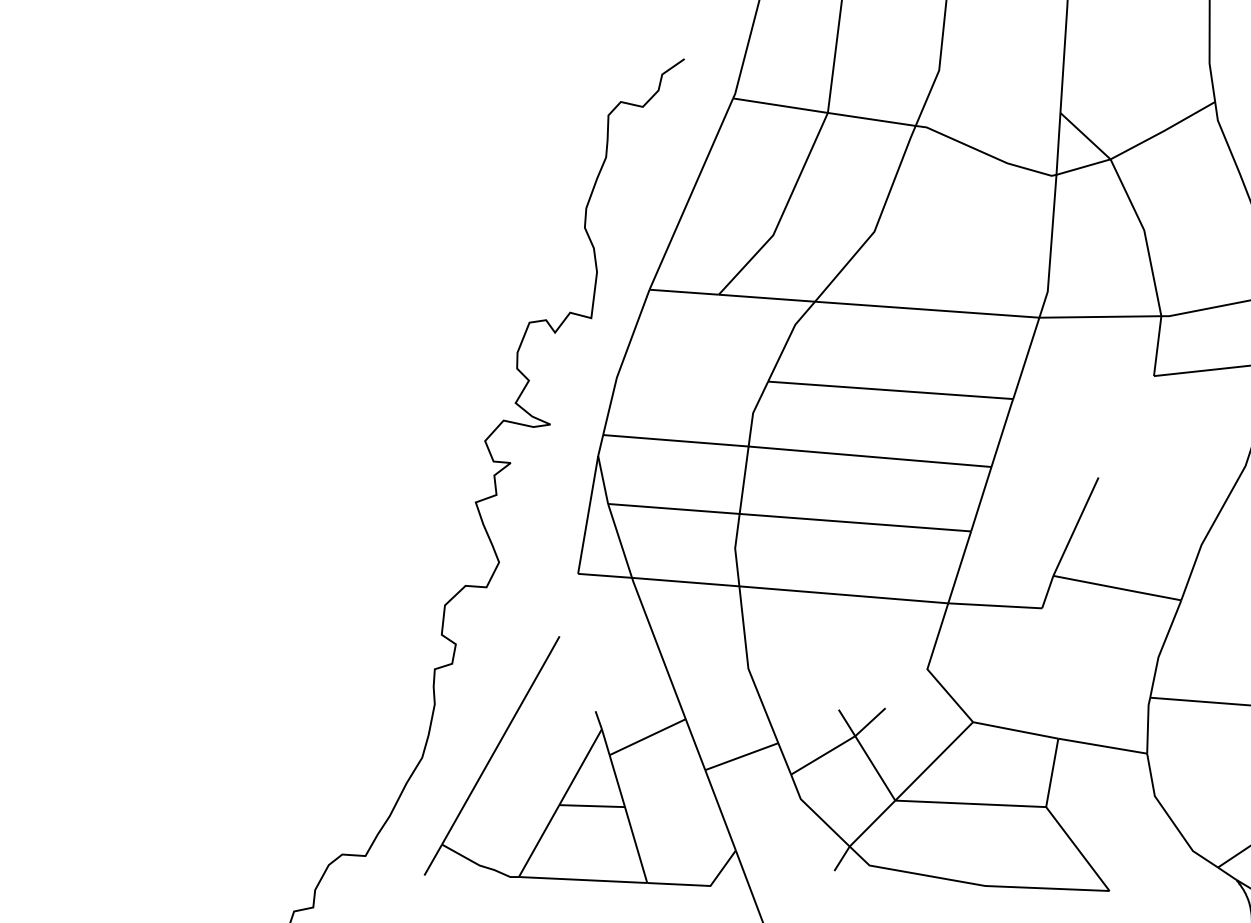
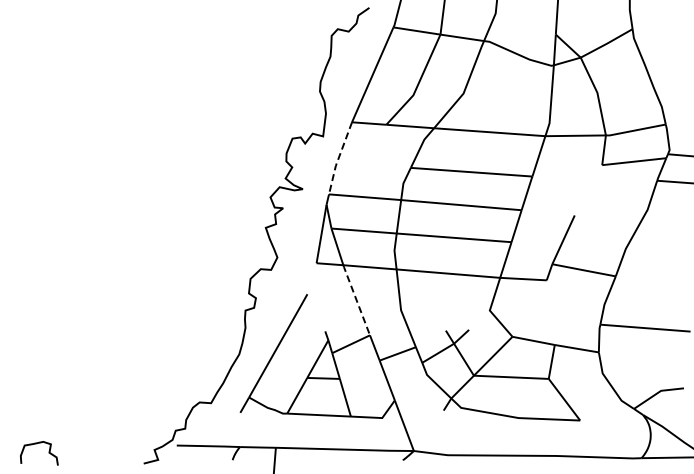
line: (622, 362) -> (338, 158), solid -> dashed
line: (658, 646) -> (356, 299), solid -> dashed

